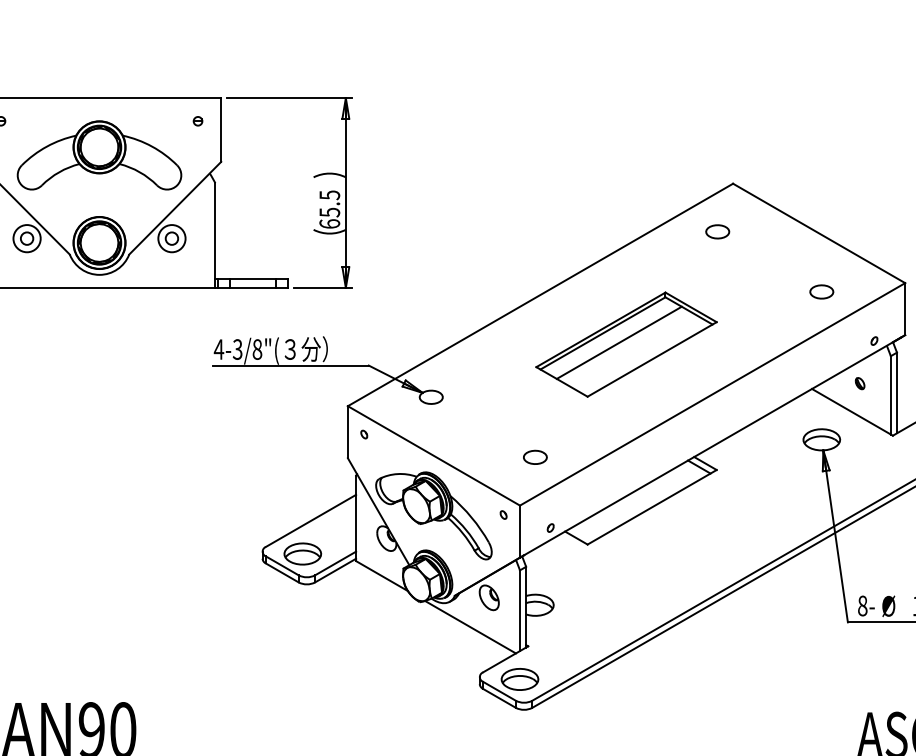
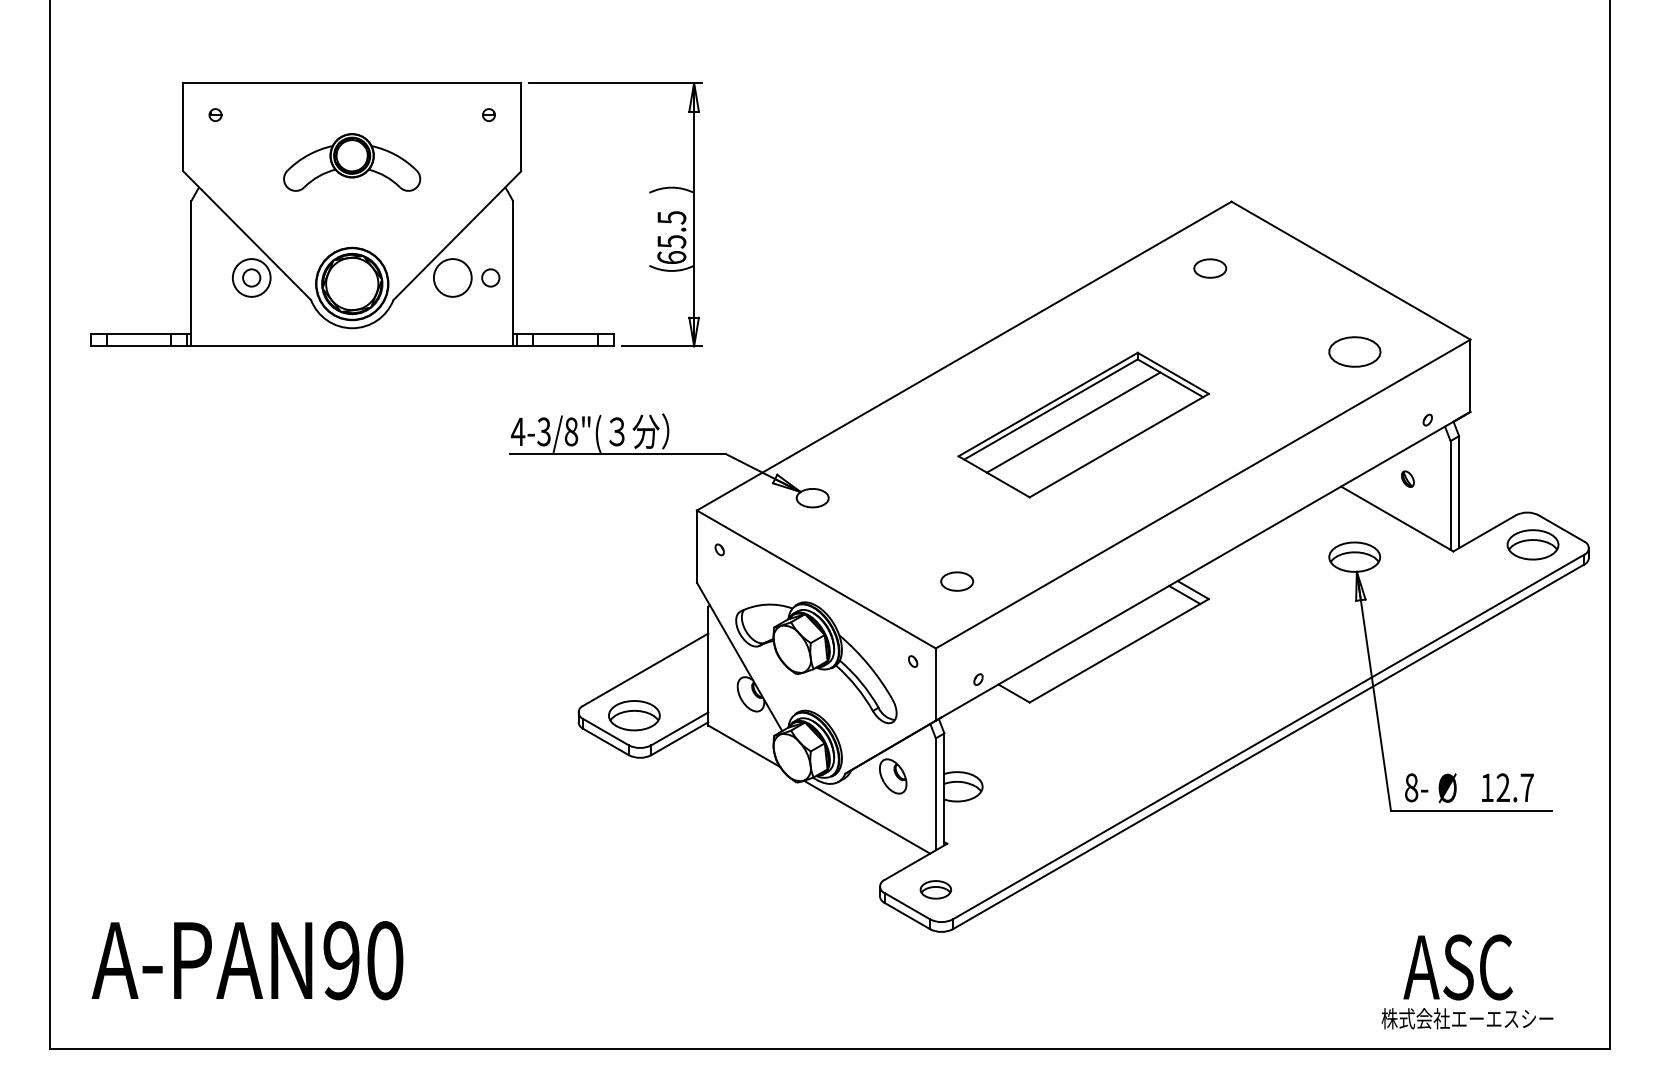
part: (98, 155) -> (351, 162), size x0.6
circle: (171, 238) -> (490, 277), moved
part: (821, 291) -> (1354, 351), size x1.6
part: (519, 679) -> (935, 889), size x0.6

